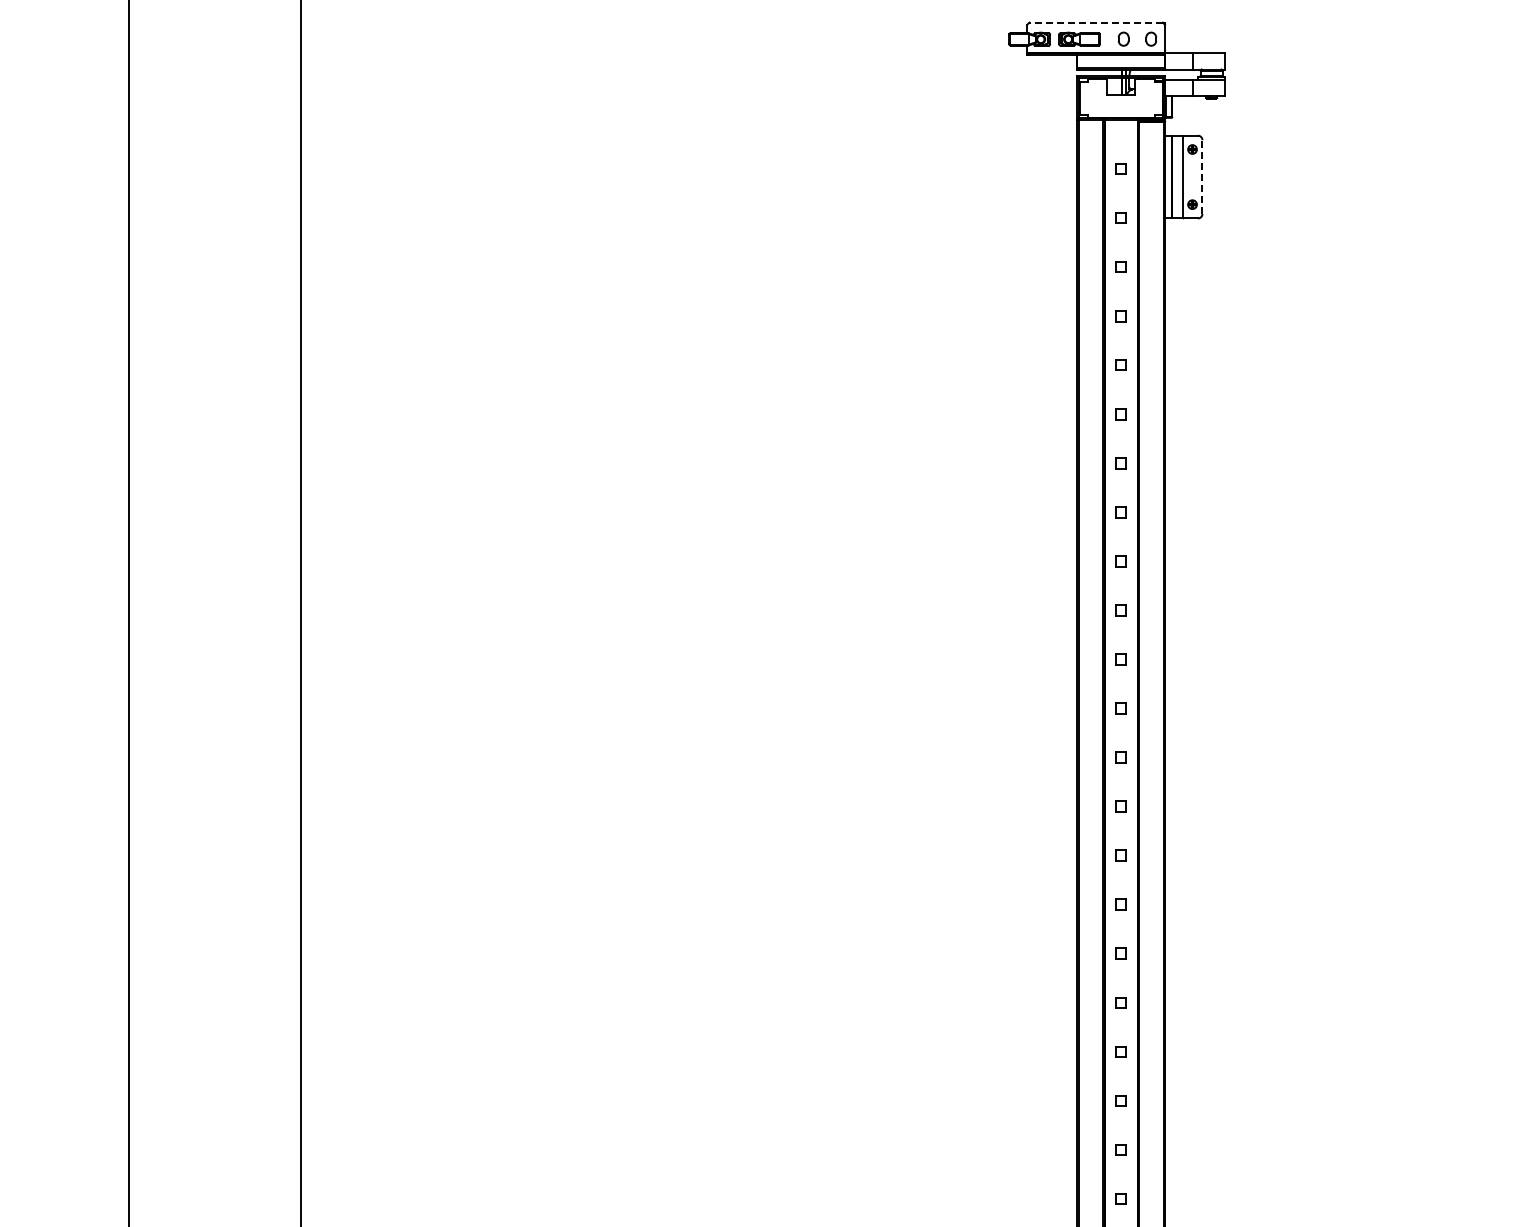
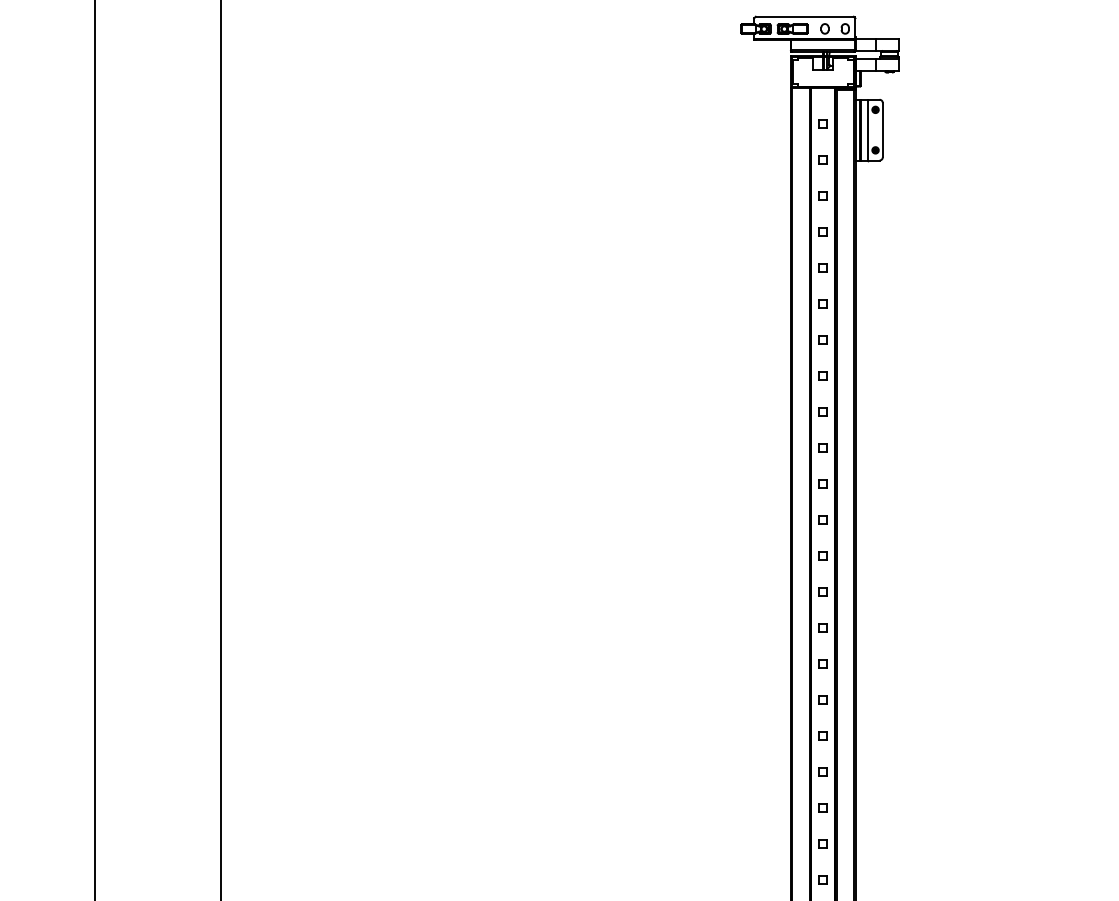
line: (1096, 22) -> (805, 16), dashed -> solid
line: (1202, 177) -> (882, 130), dashed -> solid

